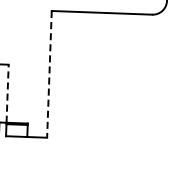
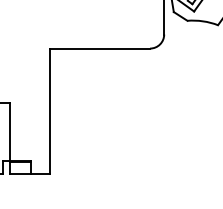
line: (49, 74) -> (50, 111), dashed -> solid
line: (7, 94) -> (9, 132), dashed -> solid

